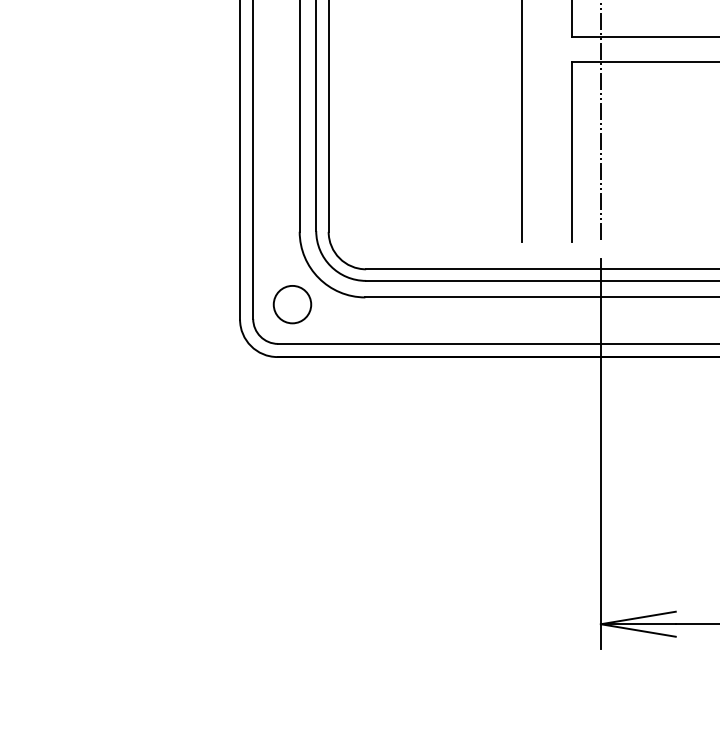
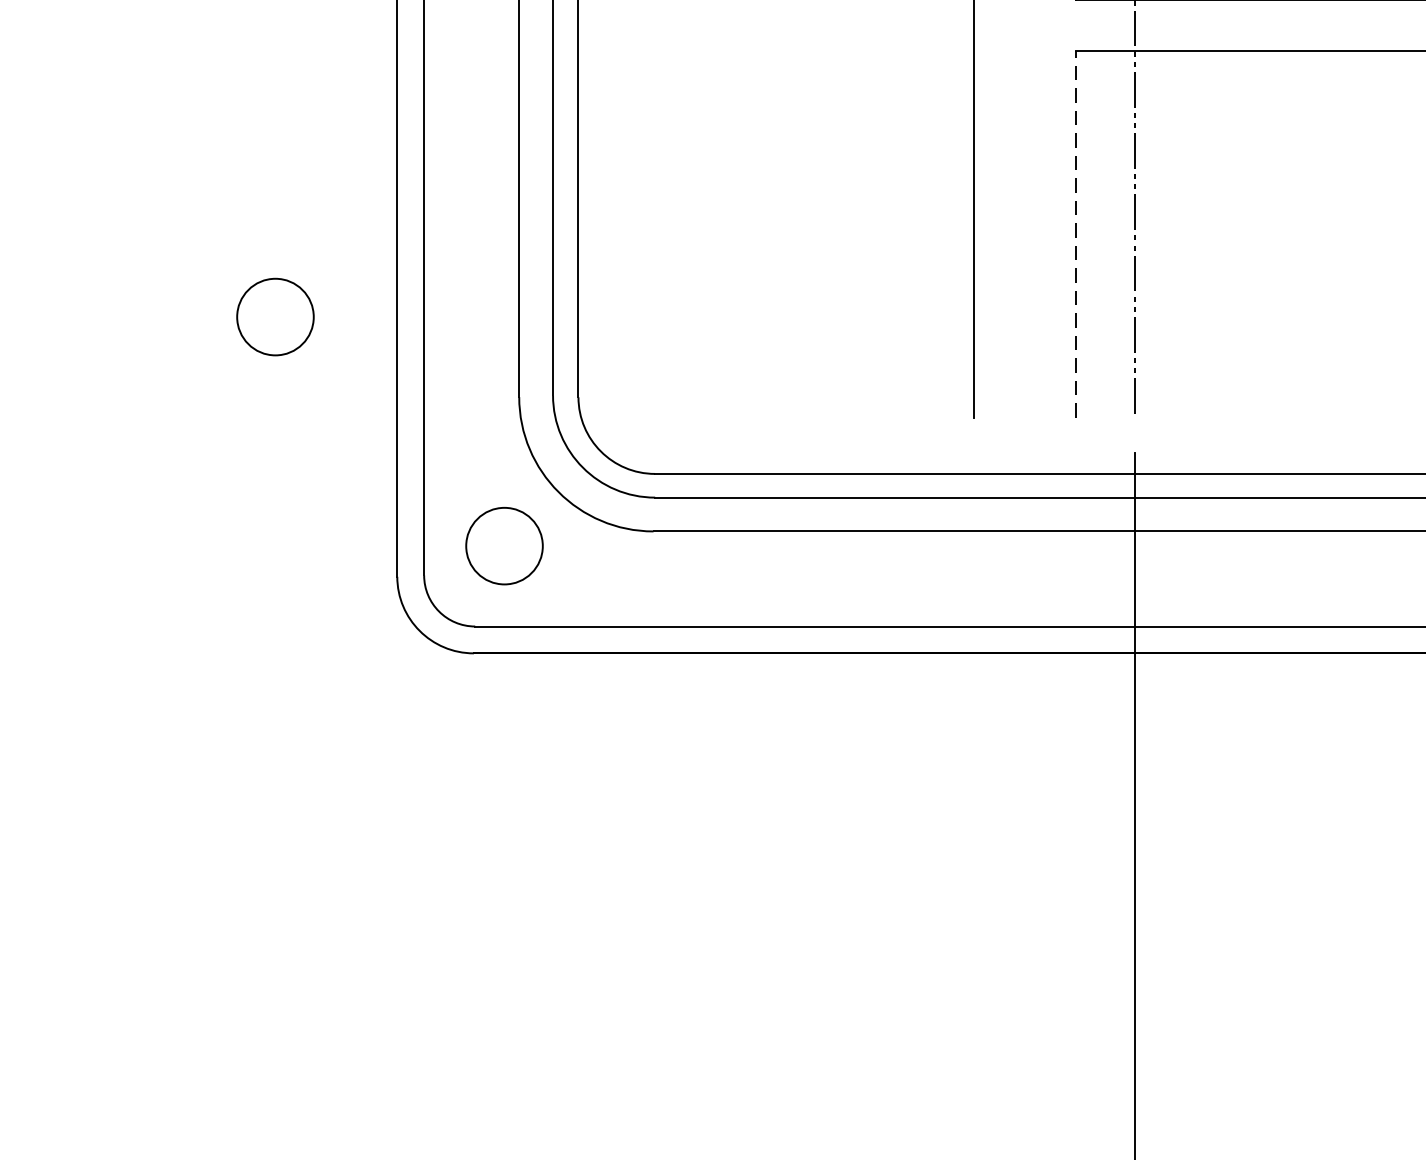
line: (571, 152) -> (1075, 235), solid -> dashed
circle: (180, 192) -> (275, 316), added

